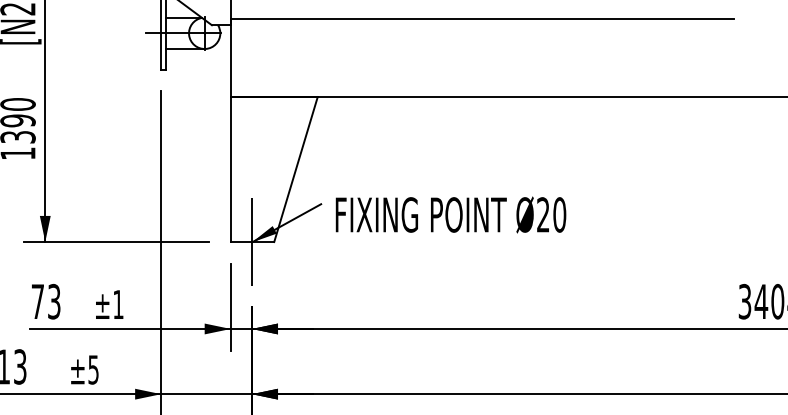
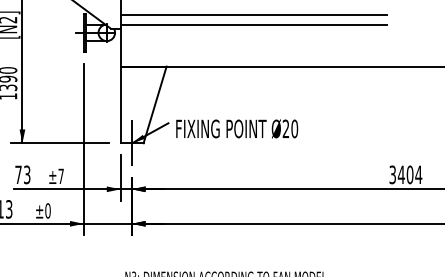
text: (117, 302) -> (60, 175), ±1 -> ±7
text: (92, 369) -> (47, 210), ±5 -> ±0

